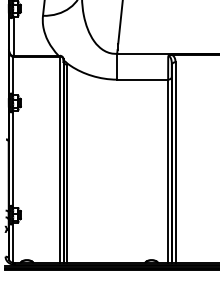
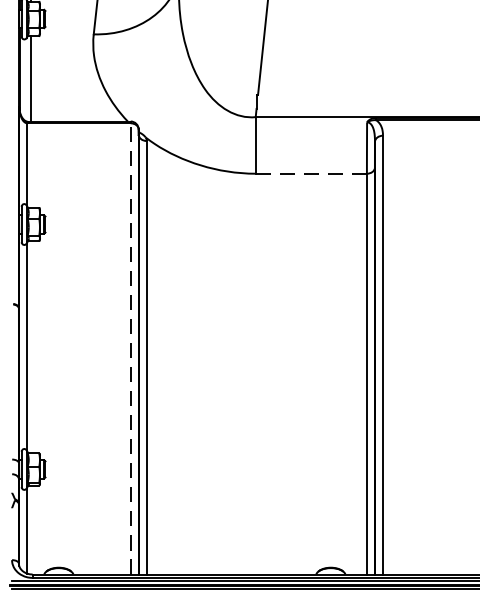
line: (143, 79) -> (313, 173), solid -> dashed
line: (59, 159) -> (129, 347), solid -> dashed

